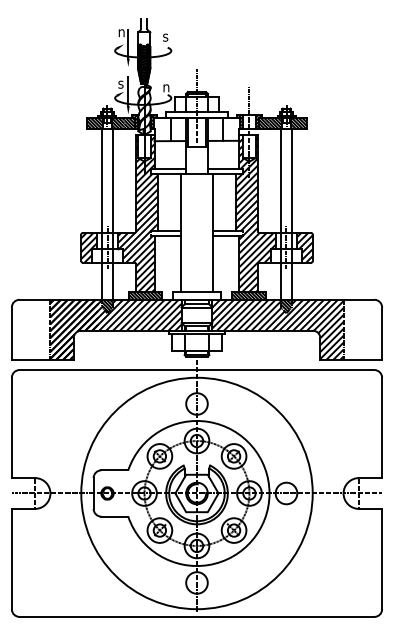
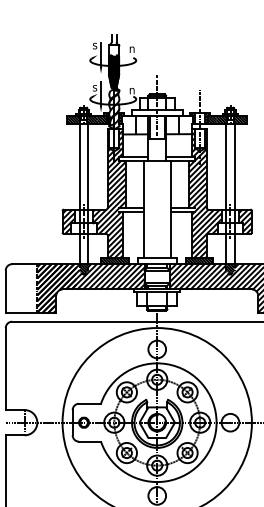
text: (121, 33) -> (95, 46), n -> s
text: (166, 37) -> (132, 49), s -> n

